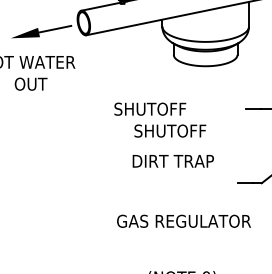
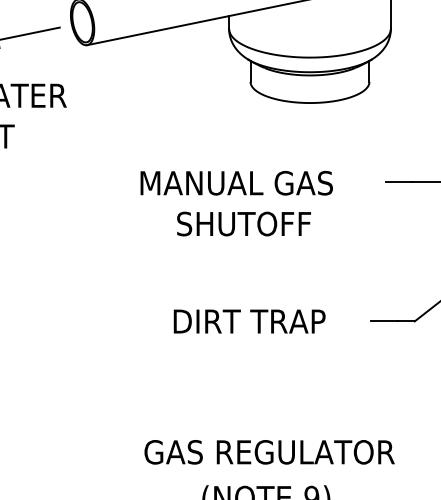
text: (165, 108) -> (235, 181), SHUTOFF -> MANUAL GAS
text: (172, 161) -> (248, 321), moved
text: (183, 220) -> (268, 450), moved

